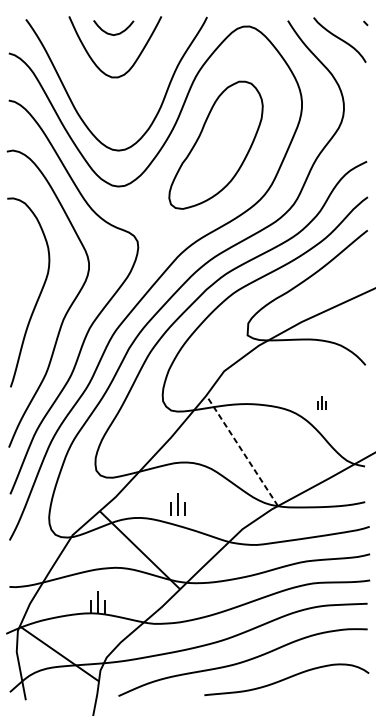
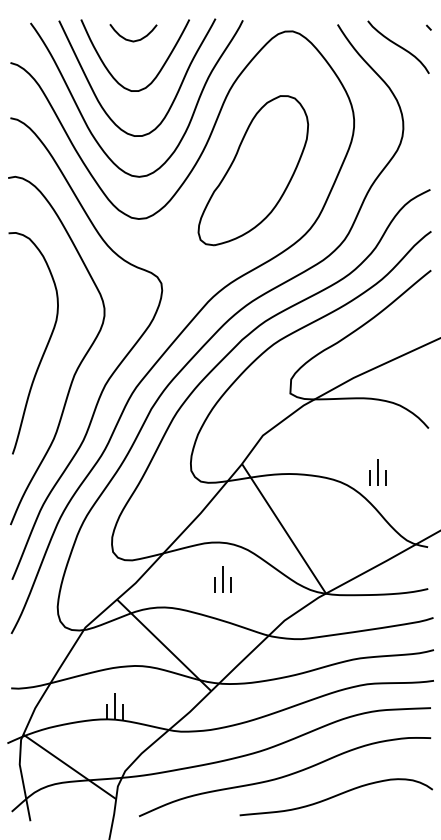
curve: (149, 80) -> (175, 94), added
part: (321, 402) -> (377, 472), size x1.67
line: (241, 450) -> (283, 528), dashed -> solid
part: (177, 504) -> (222, 579), moved

